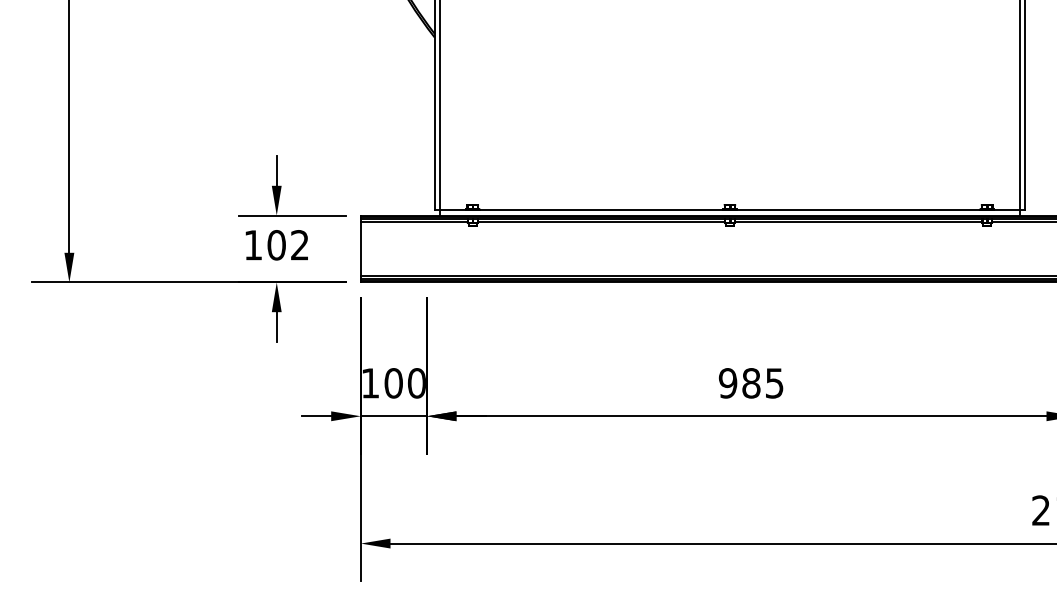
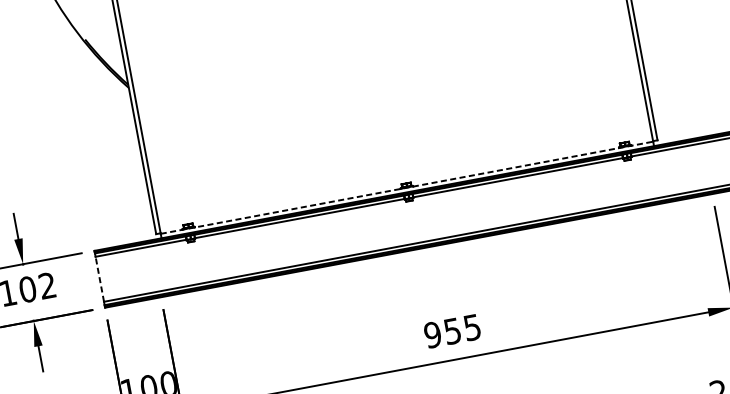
line: (730, 210) -> (407, 187), solid -> dashed
line: (360, 249) -> (99, 279), solid -> dashed
text: (751, 383) -> (452, 331), 985 -> 955

